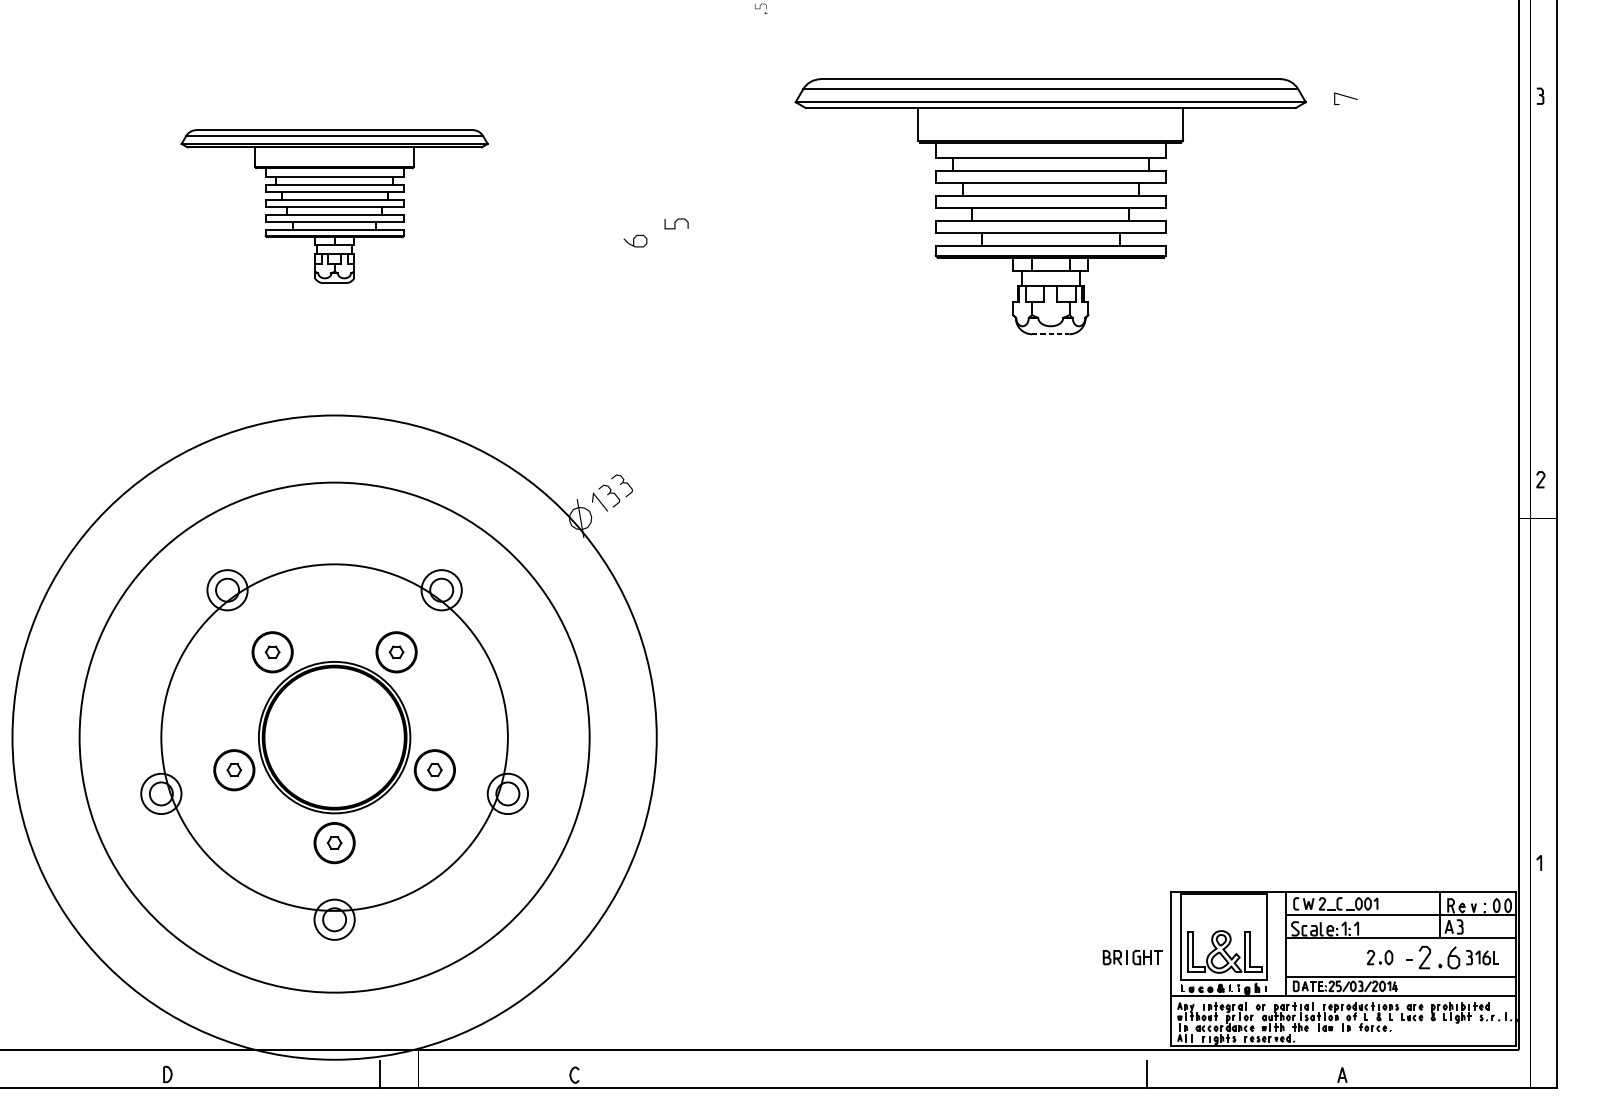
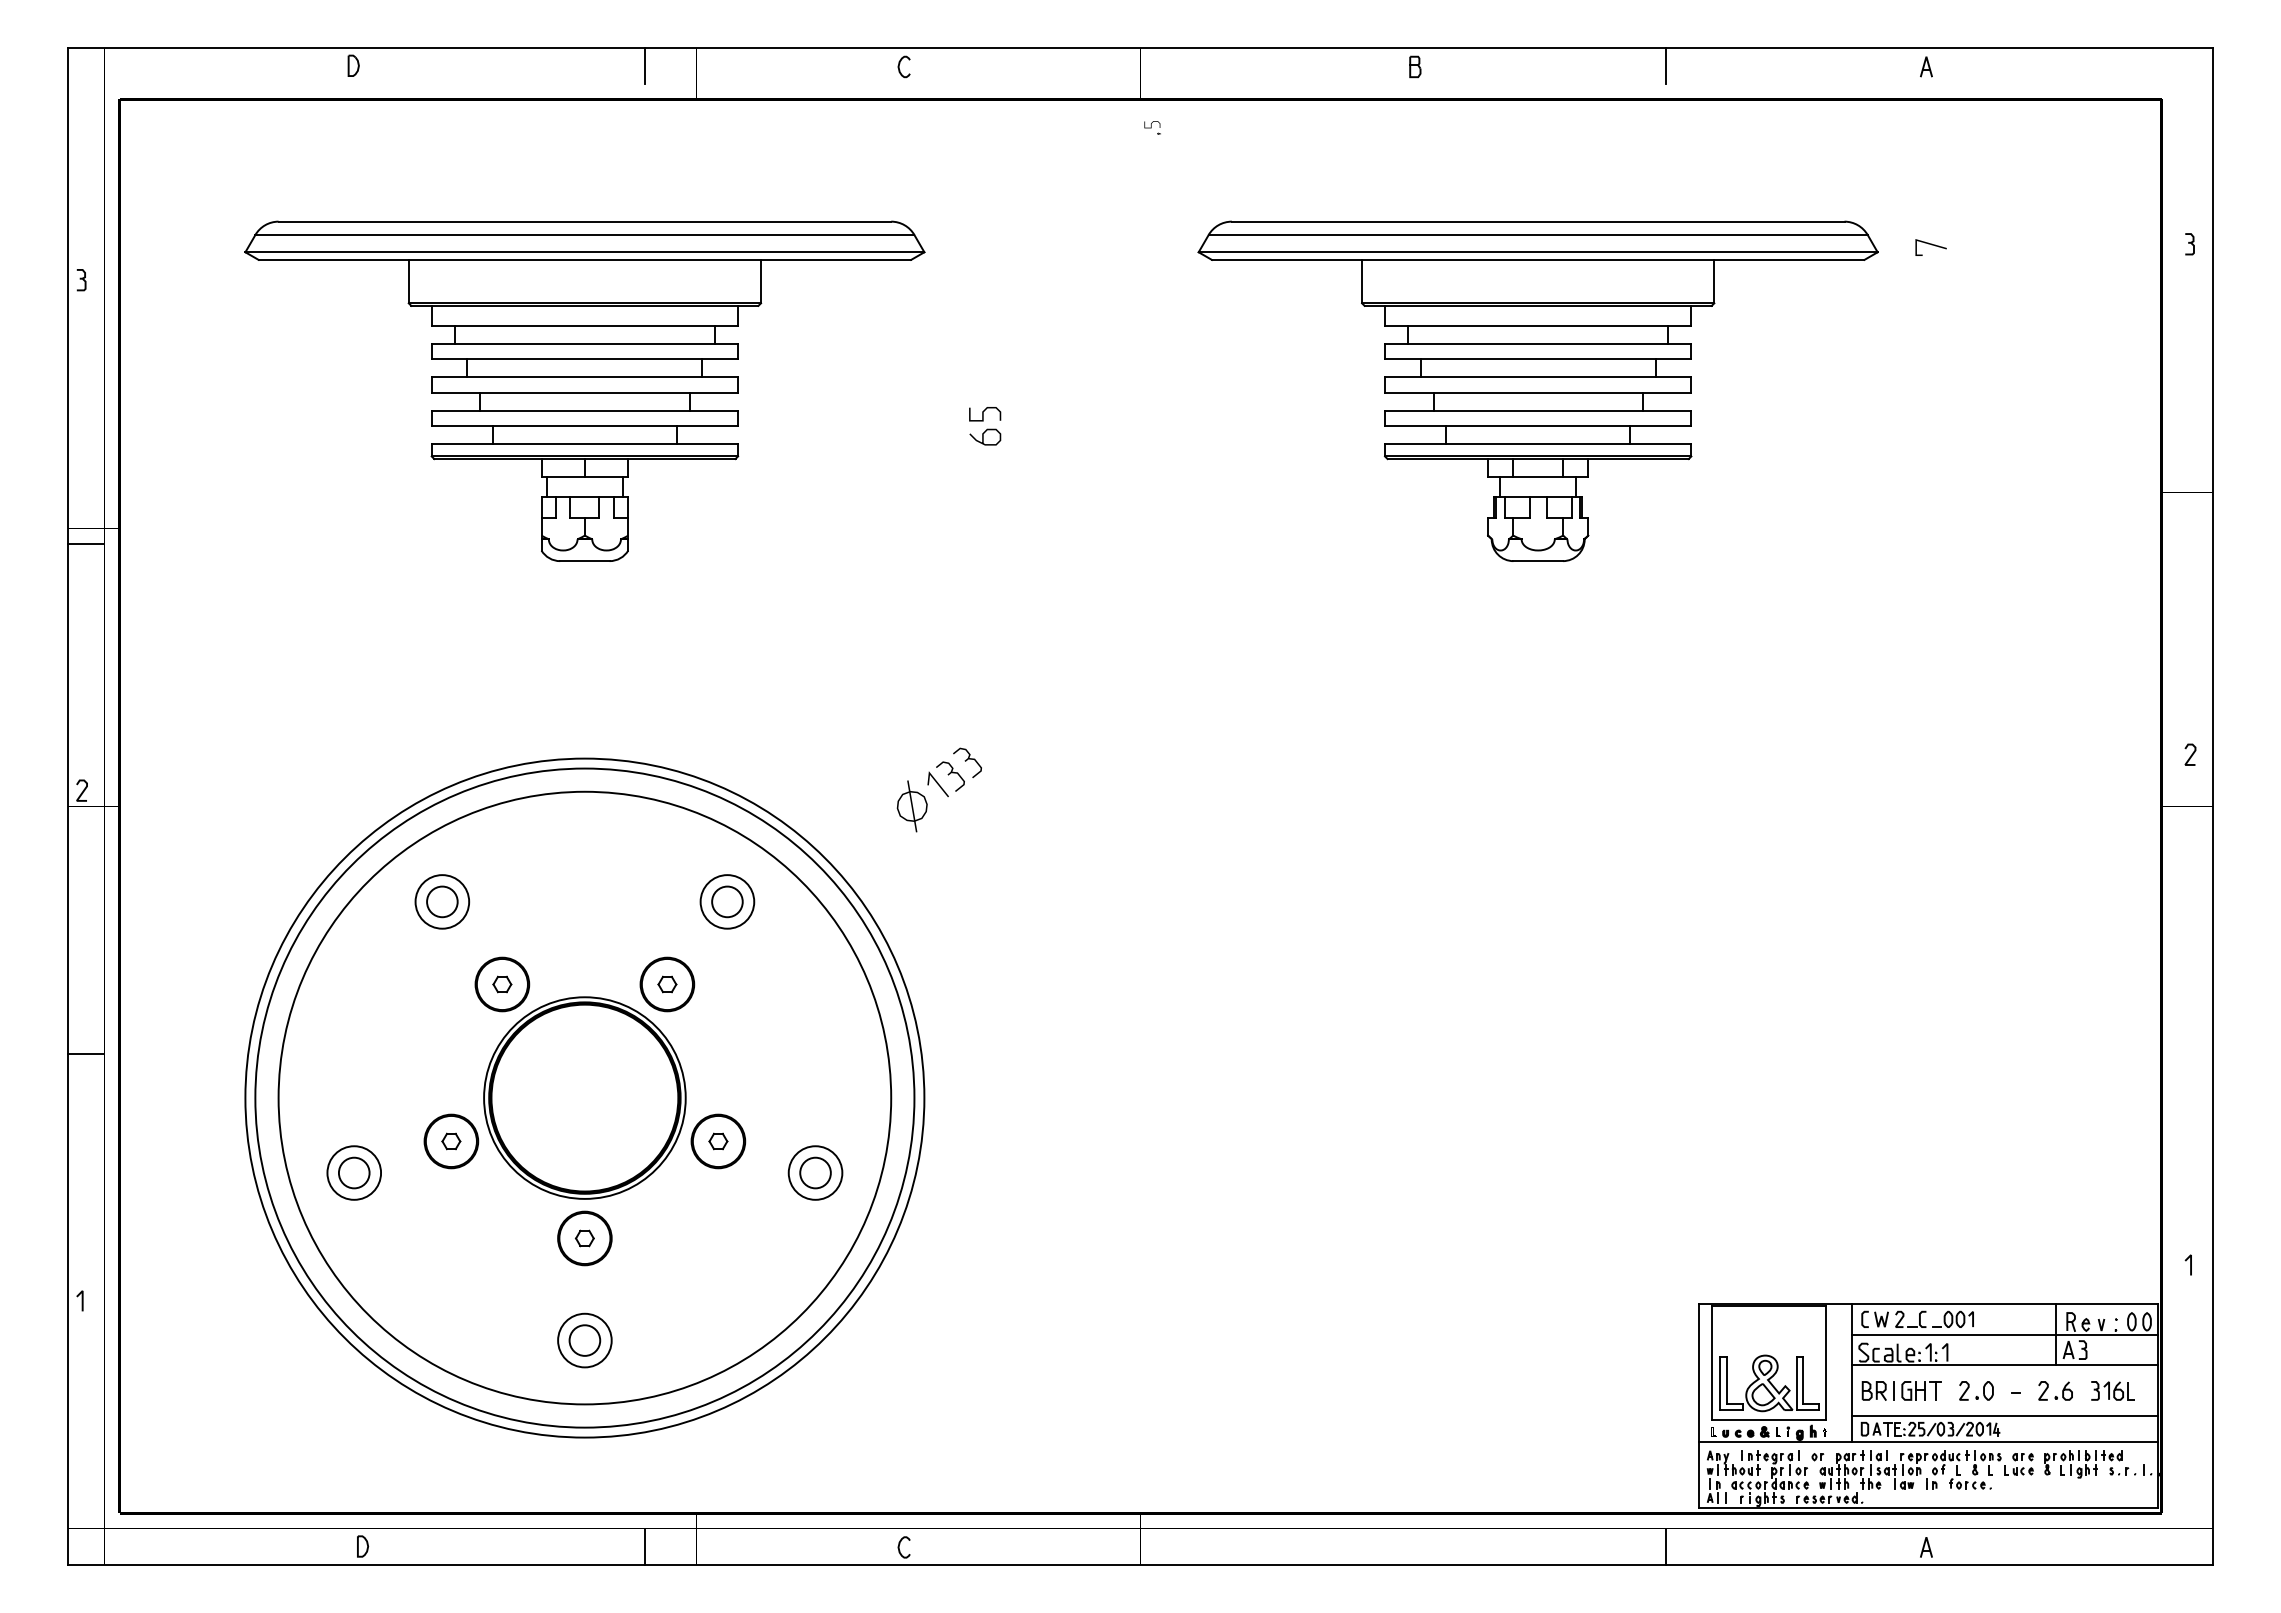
part: (334, 206) -> (584, 390), size x1.67
curve: (675, 224) -> (983, 414), moved
line: (1050, 334) -> (1538, 561), dashed -> solid
circle: (334, 737) -> (584, 1097), size x0.71
circle: (334, 737) -> (584, 1097), size x1.43
part: (1132, 957) -> (1901, 1390), moved
part: (1439, 957) -> (2055, 1390), size x0.62

